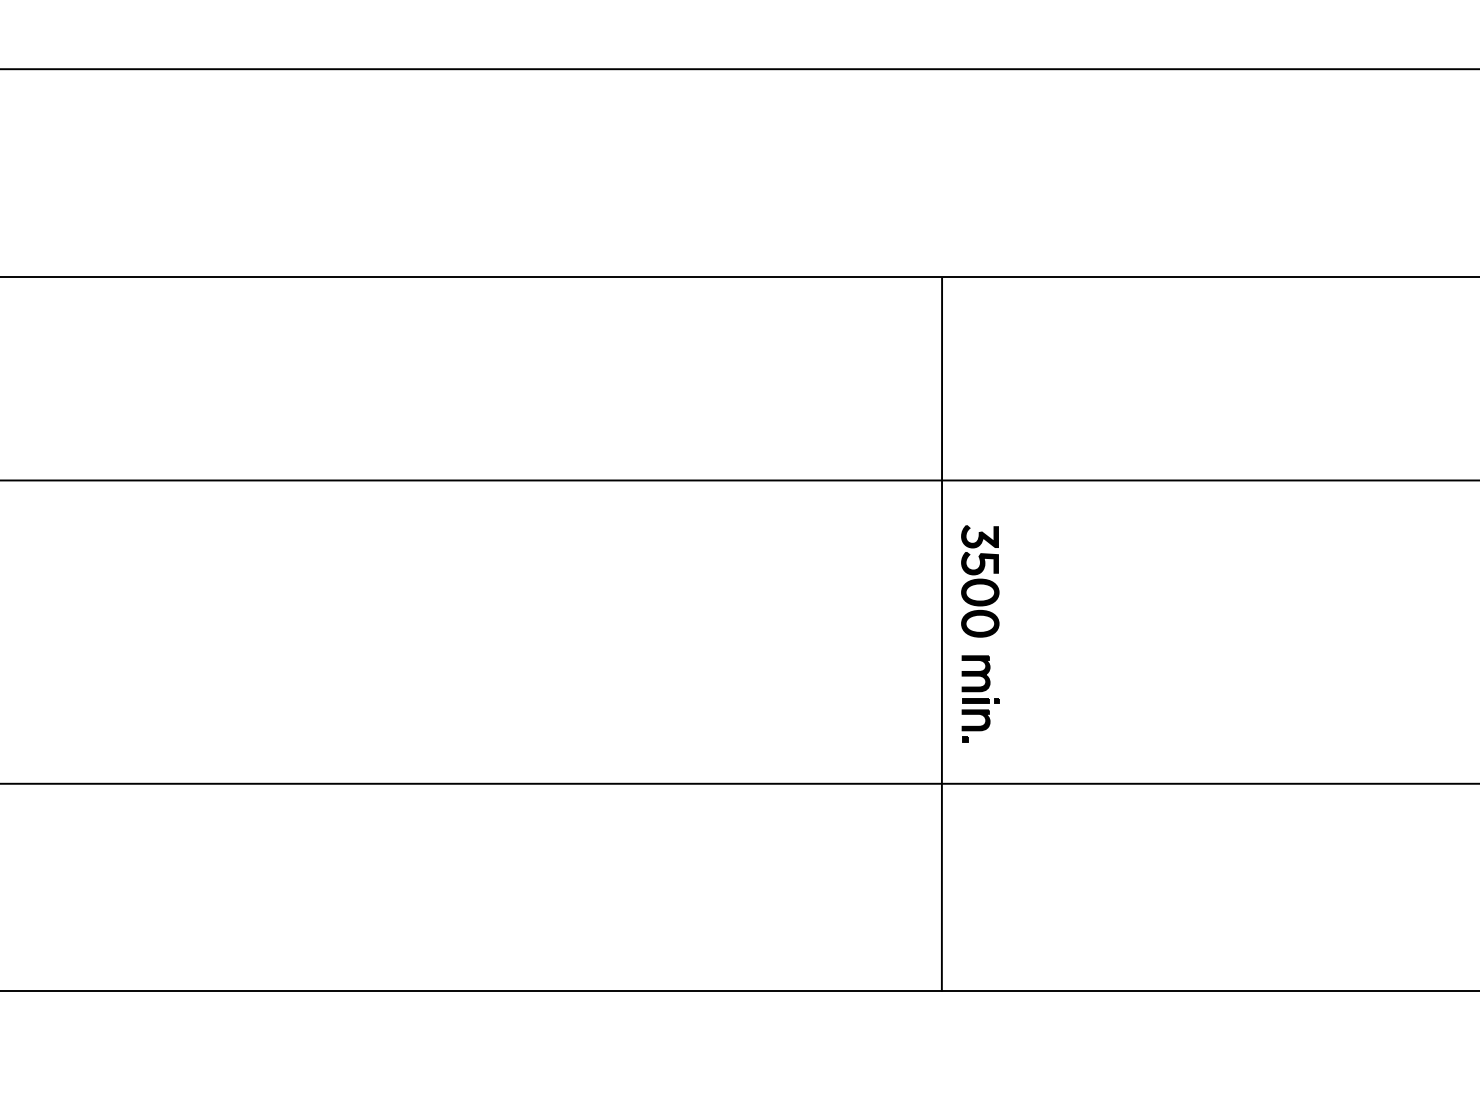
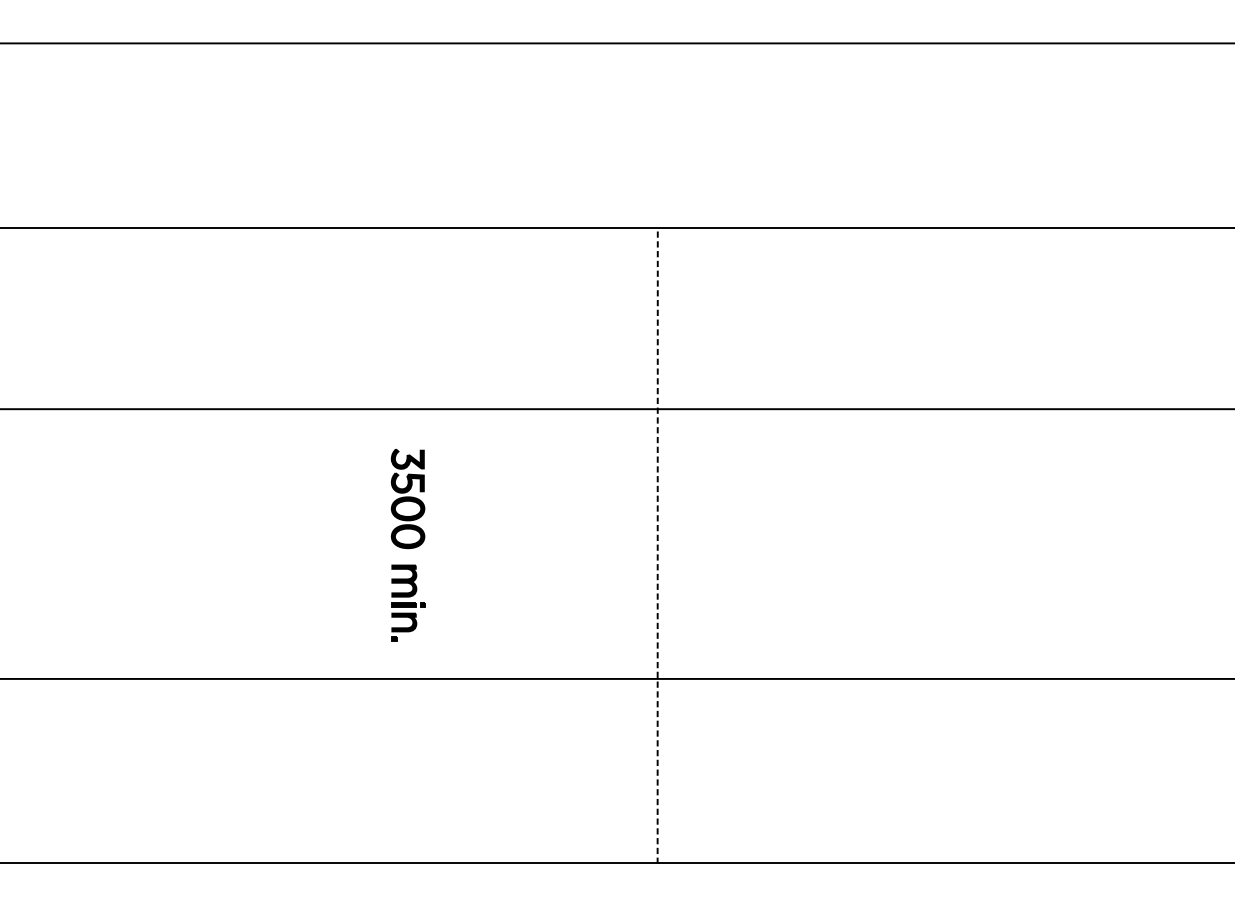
part: (980, 633) -> (408, 545), moved
line: (941, 634) -> (657, 546), solid -> dashed

